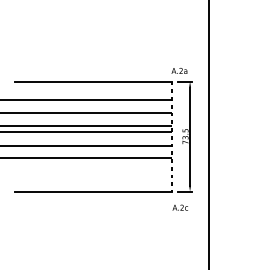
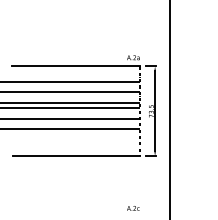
text: (179, 70) -> (133, 57), moved
text: (179, 207) -> (132, 208), moved

